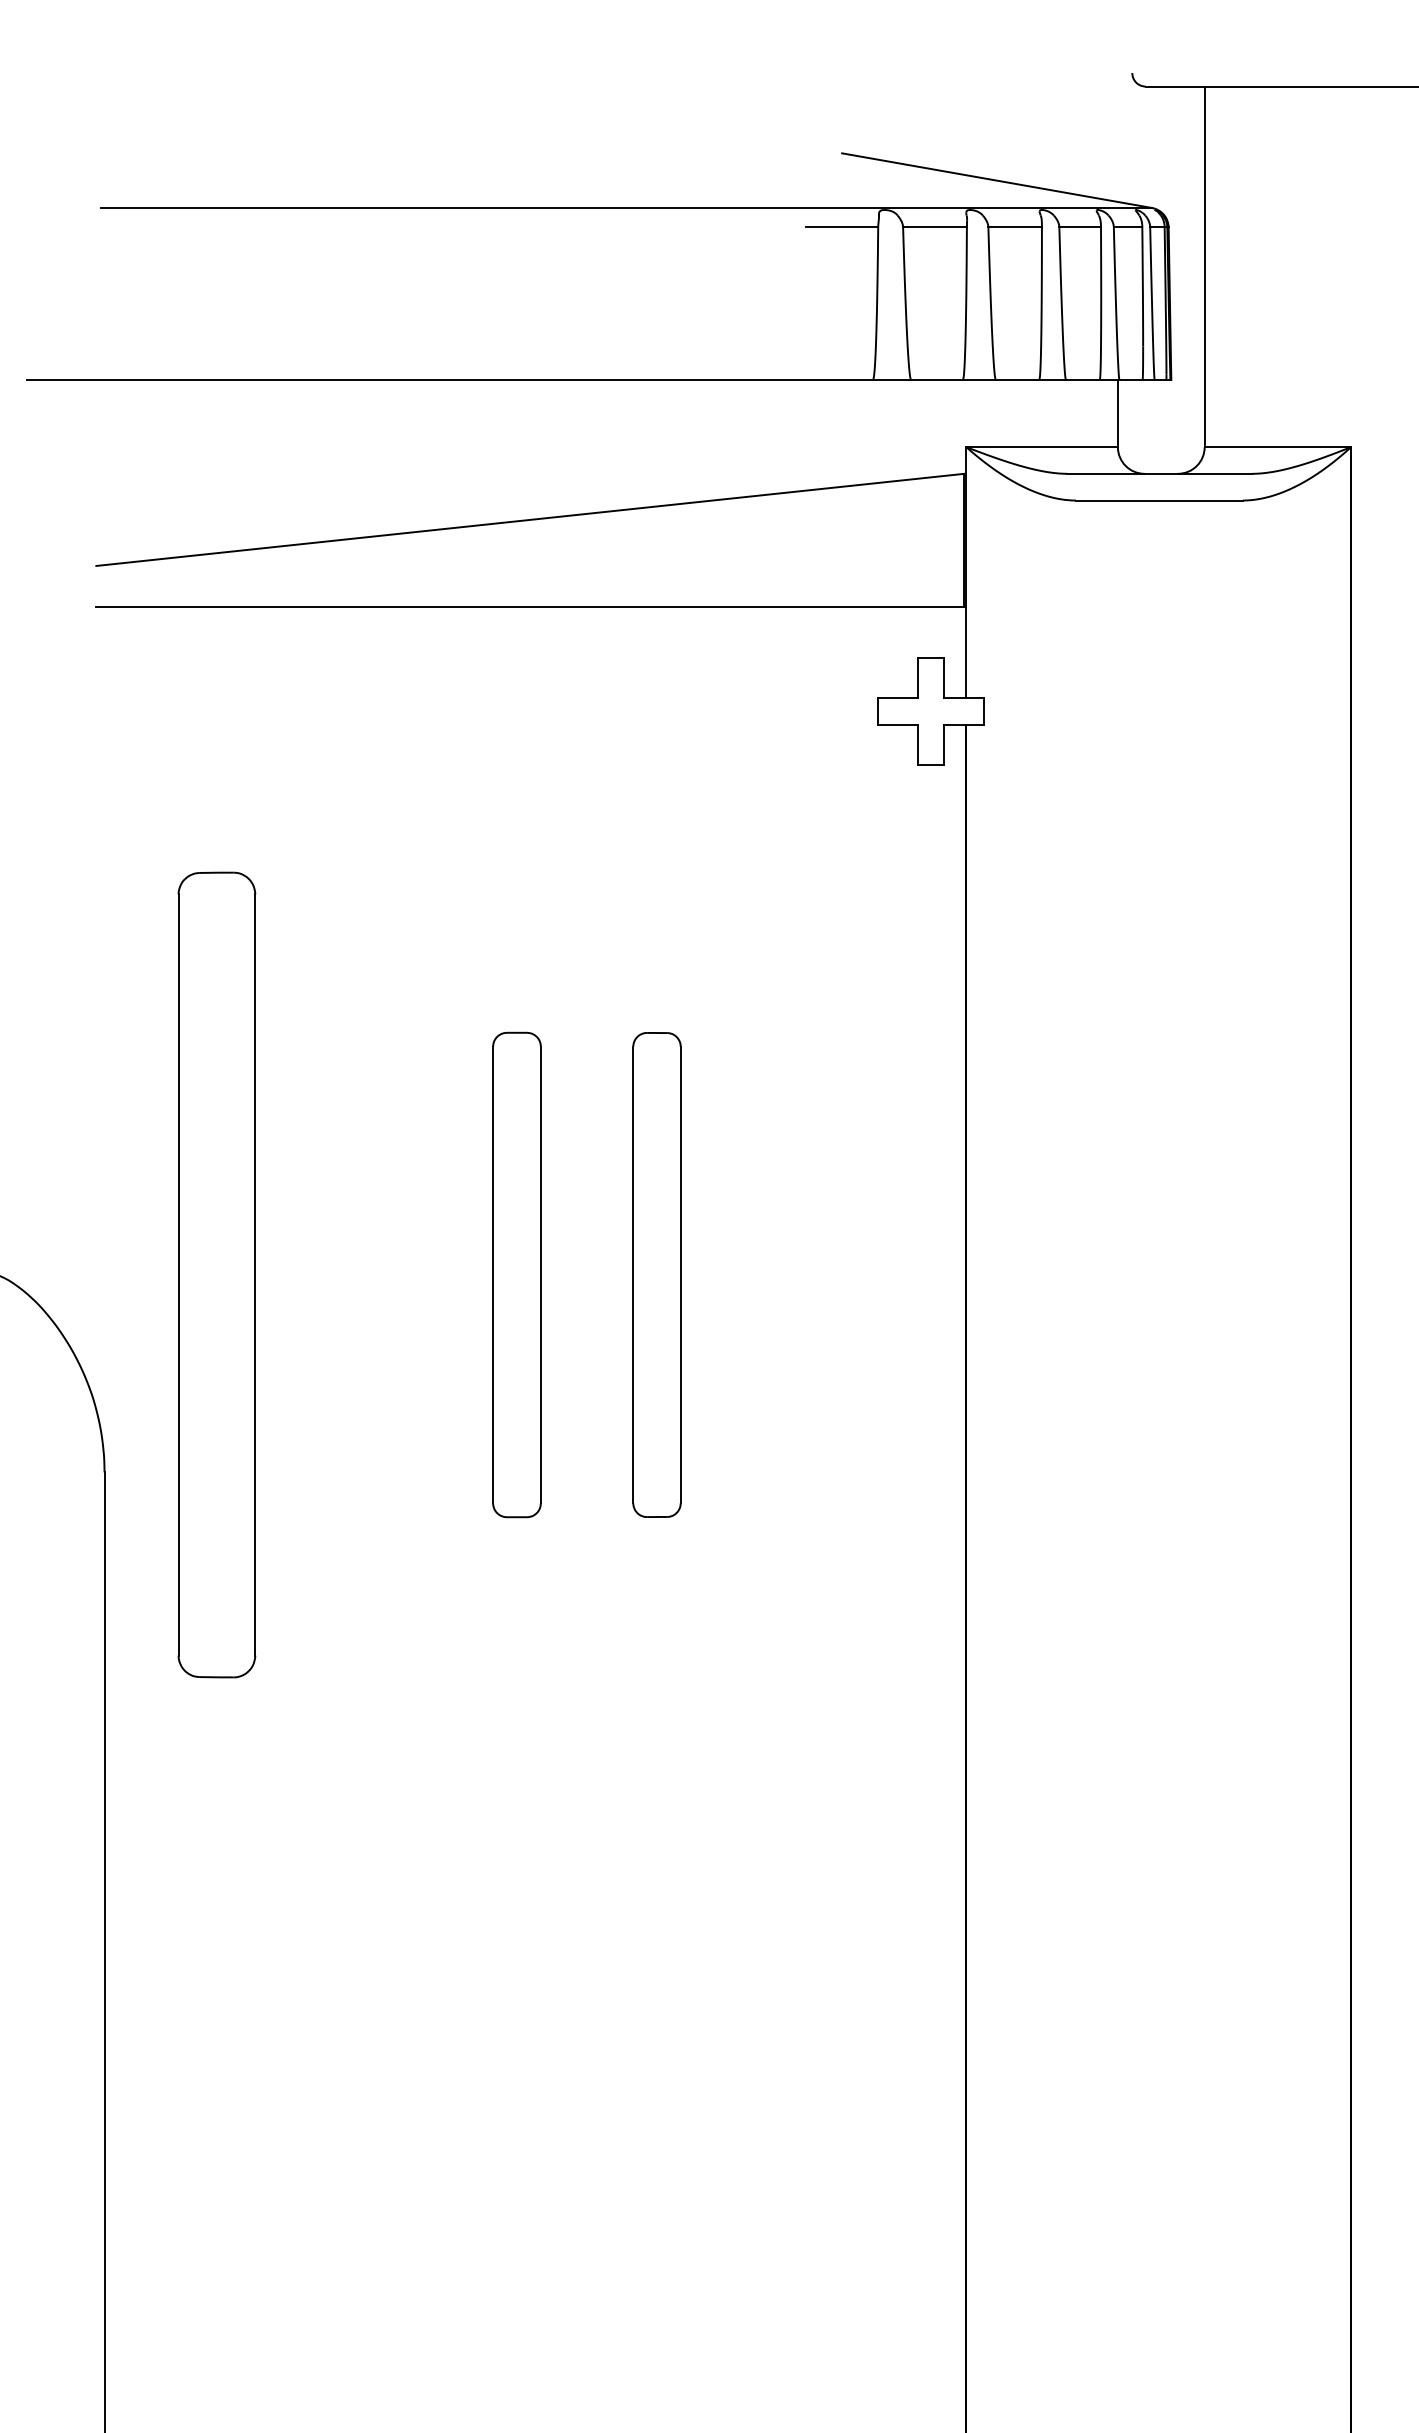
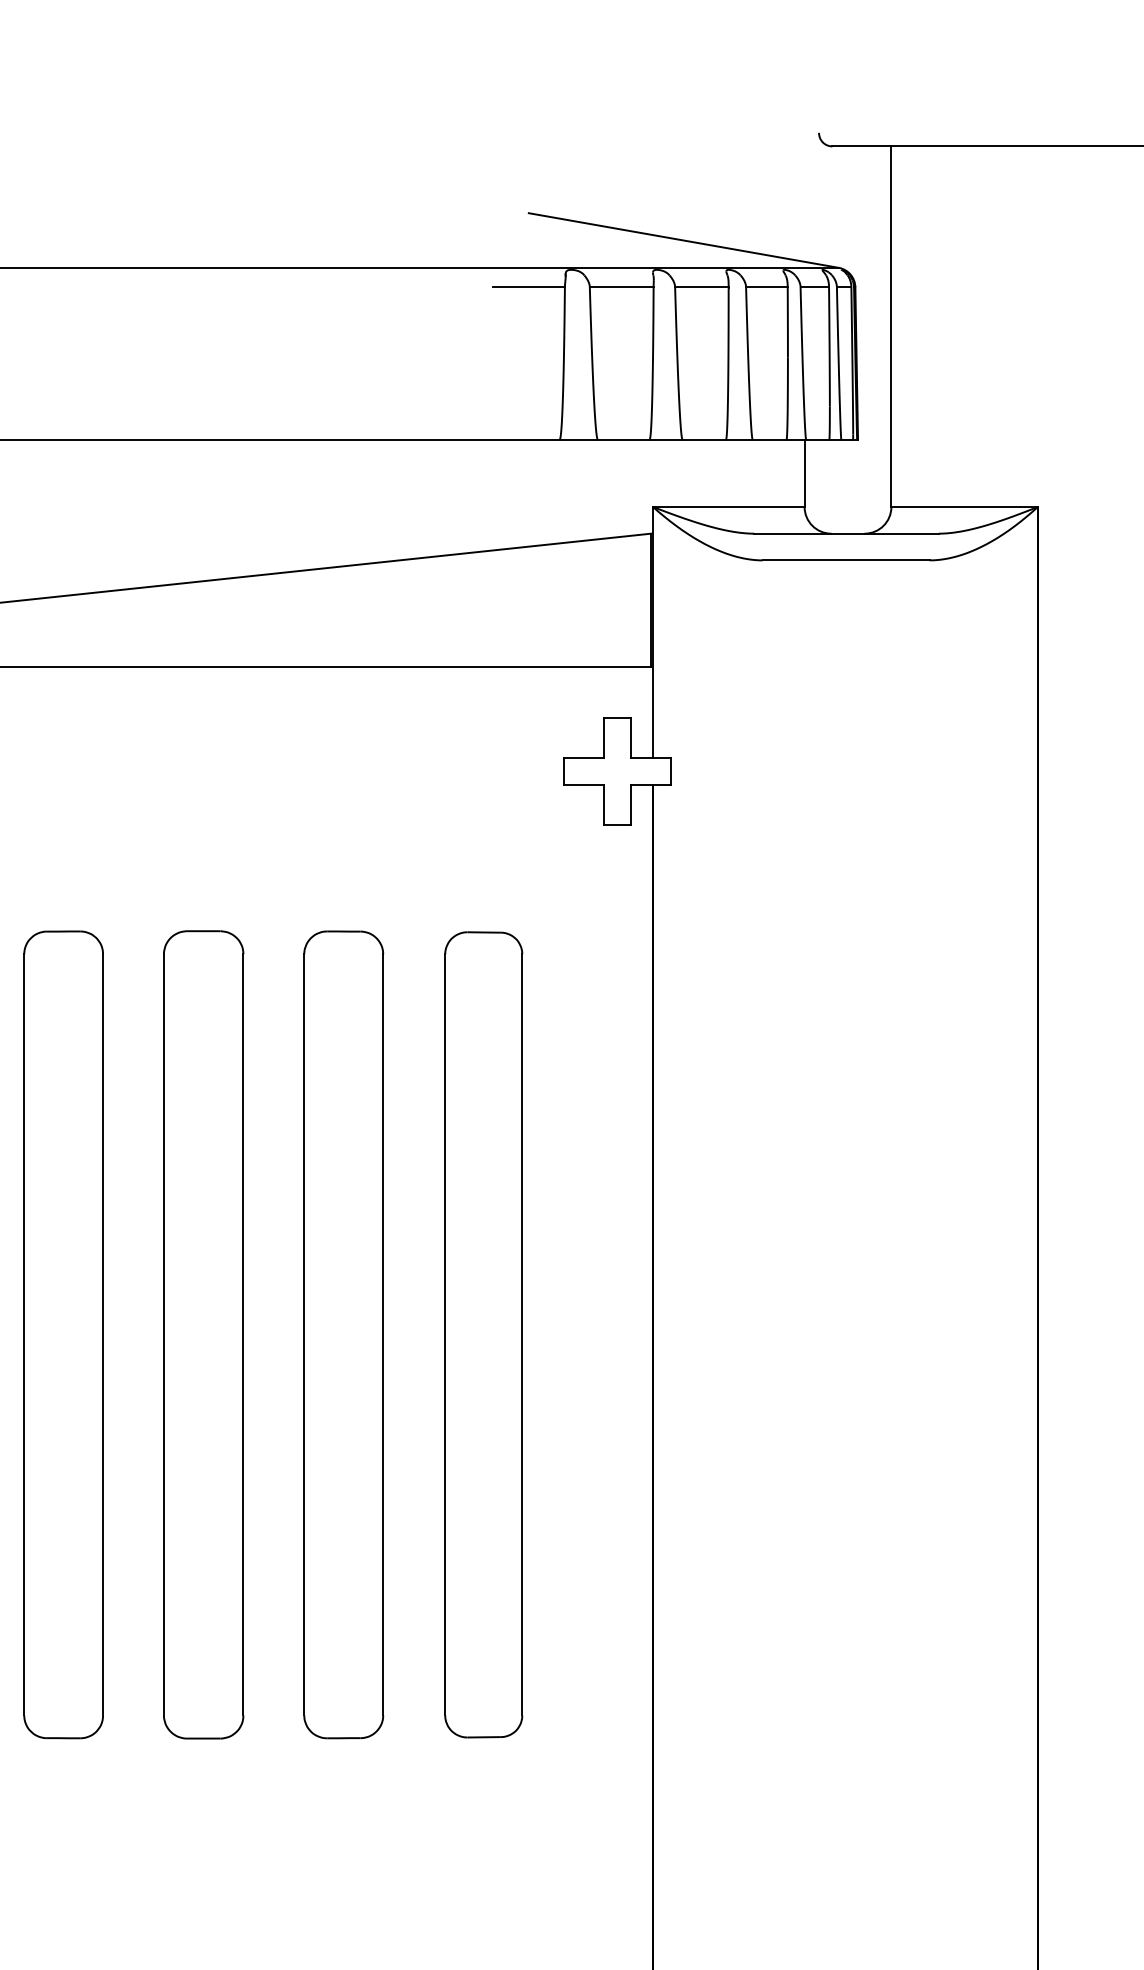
part: (376, 1274) -> (63, 1334), added
part: (516, 1274) -> (203, 1334), size x1.67
part: (656, 1274) -> (343, 1334), size x1.67
part: (796, 1274) -> (483, 1334), added

